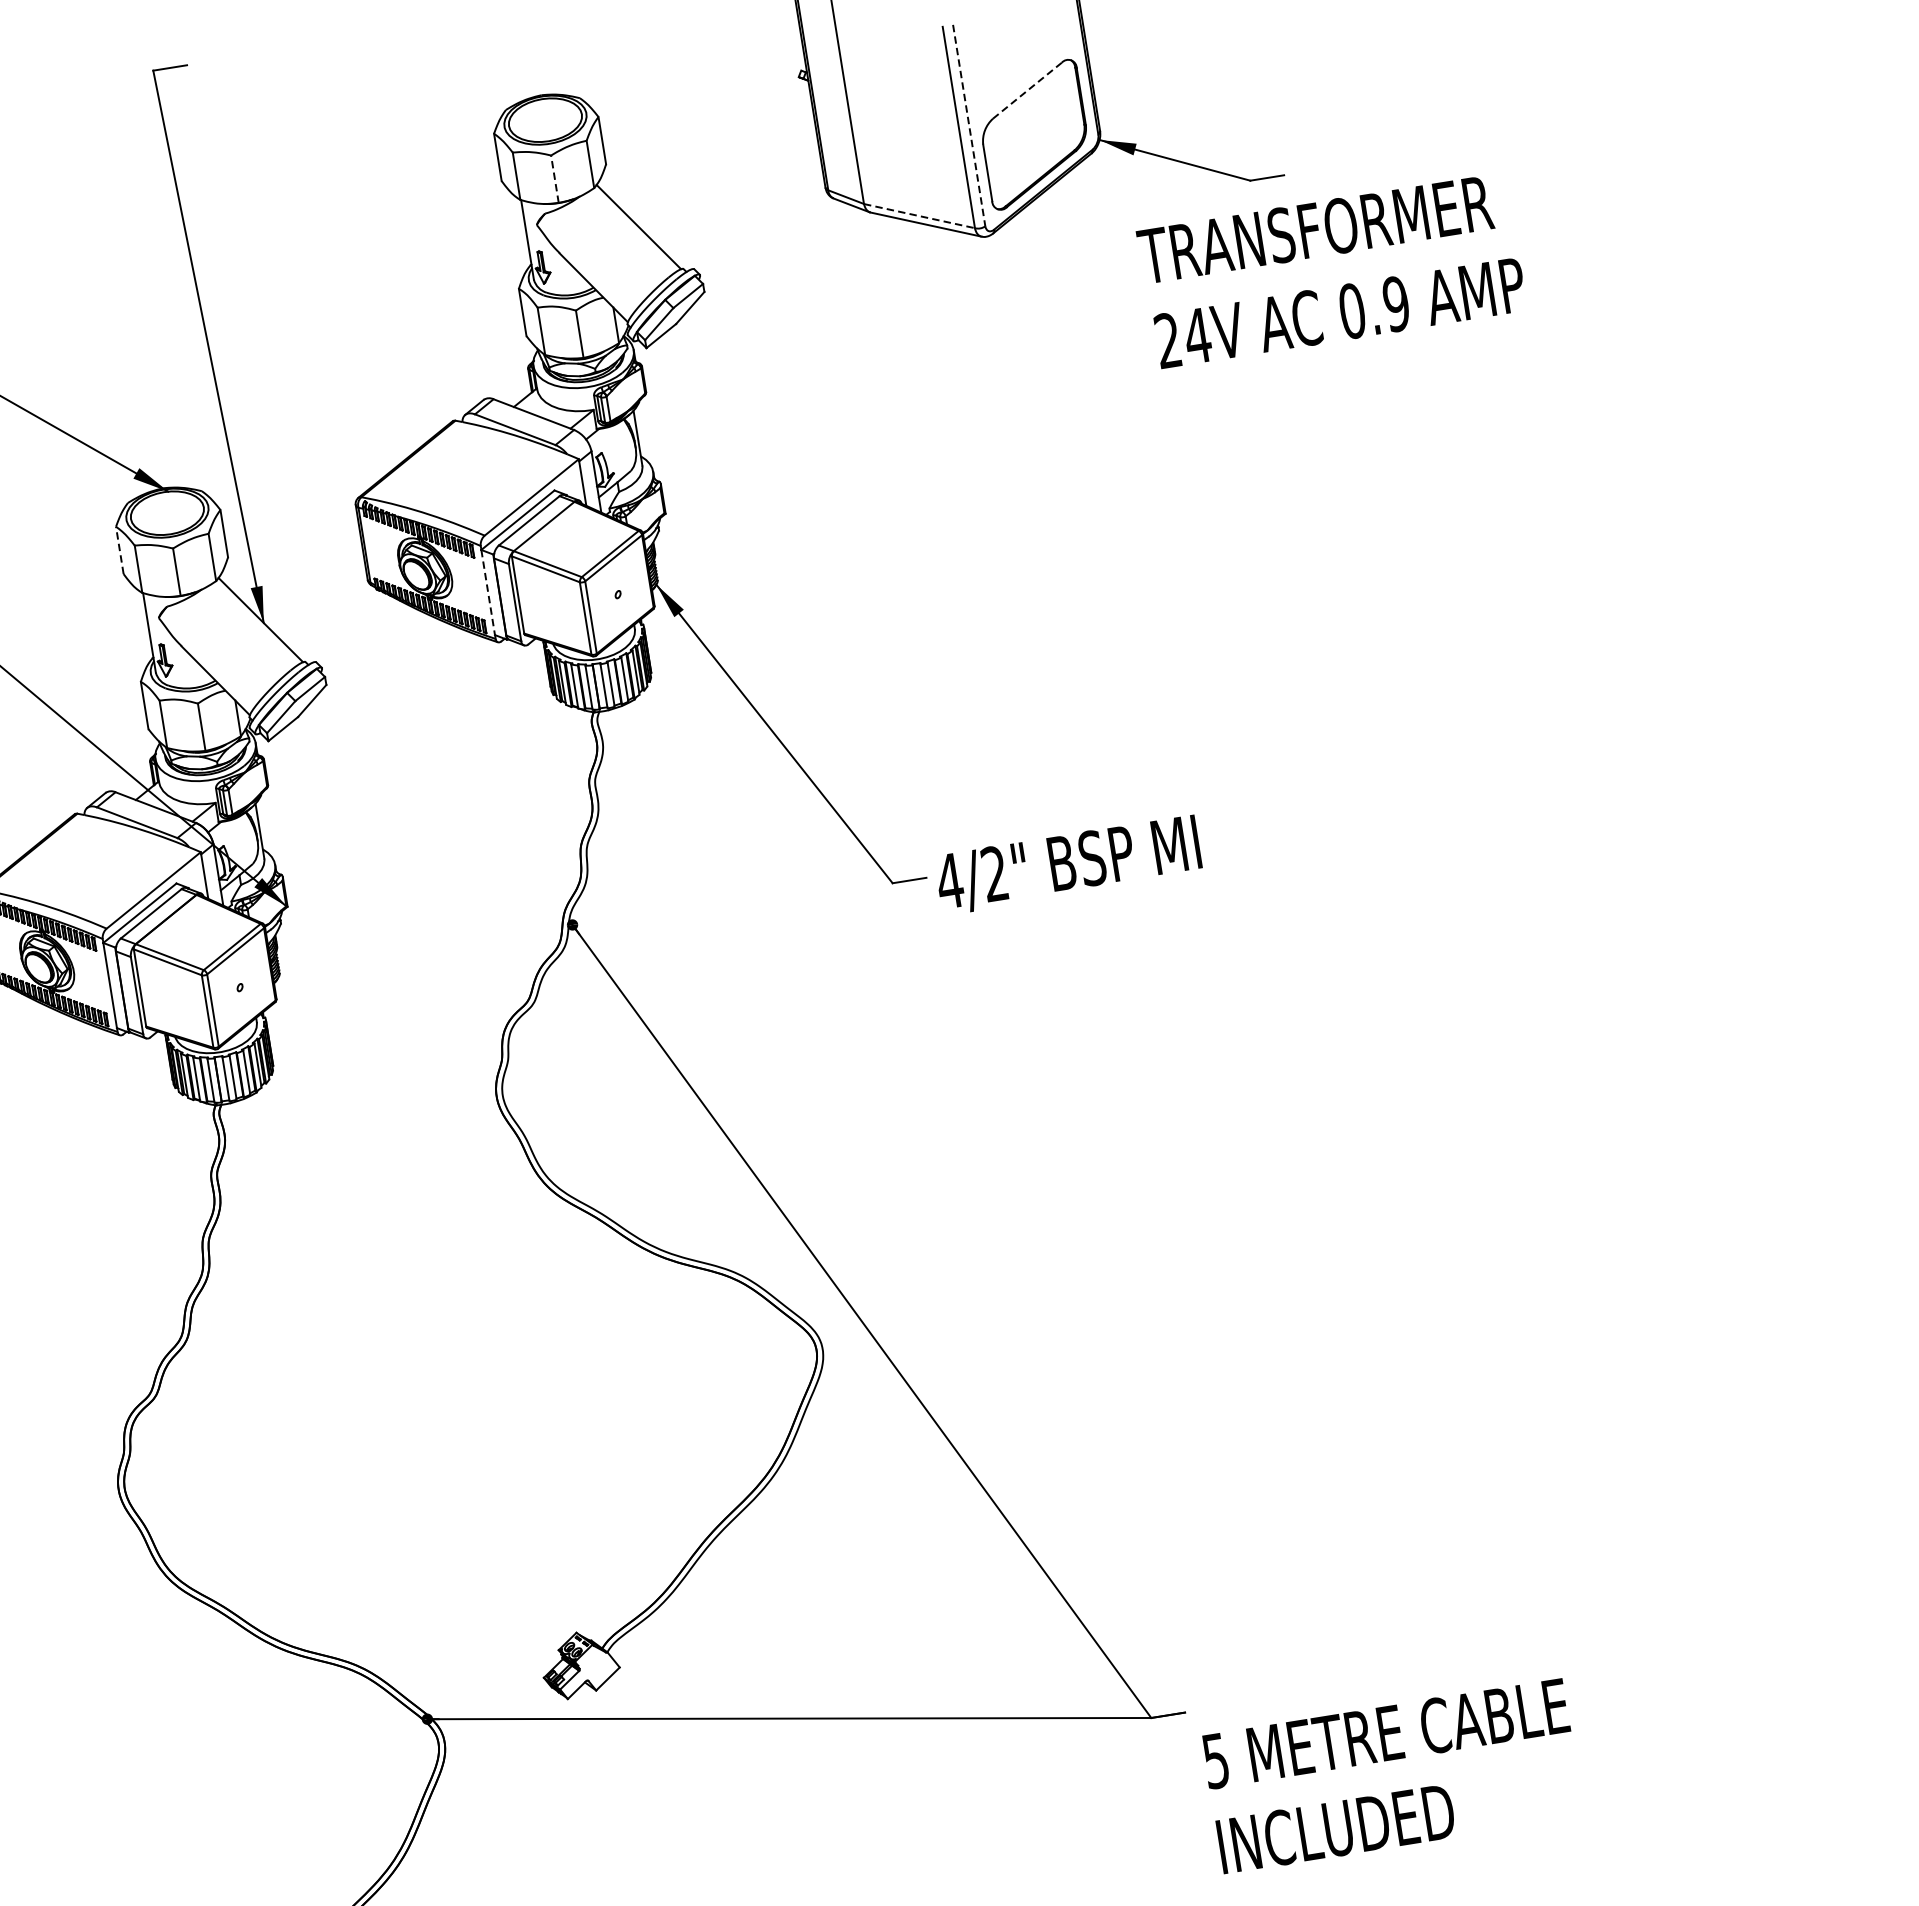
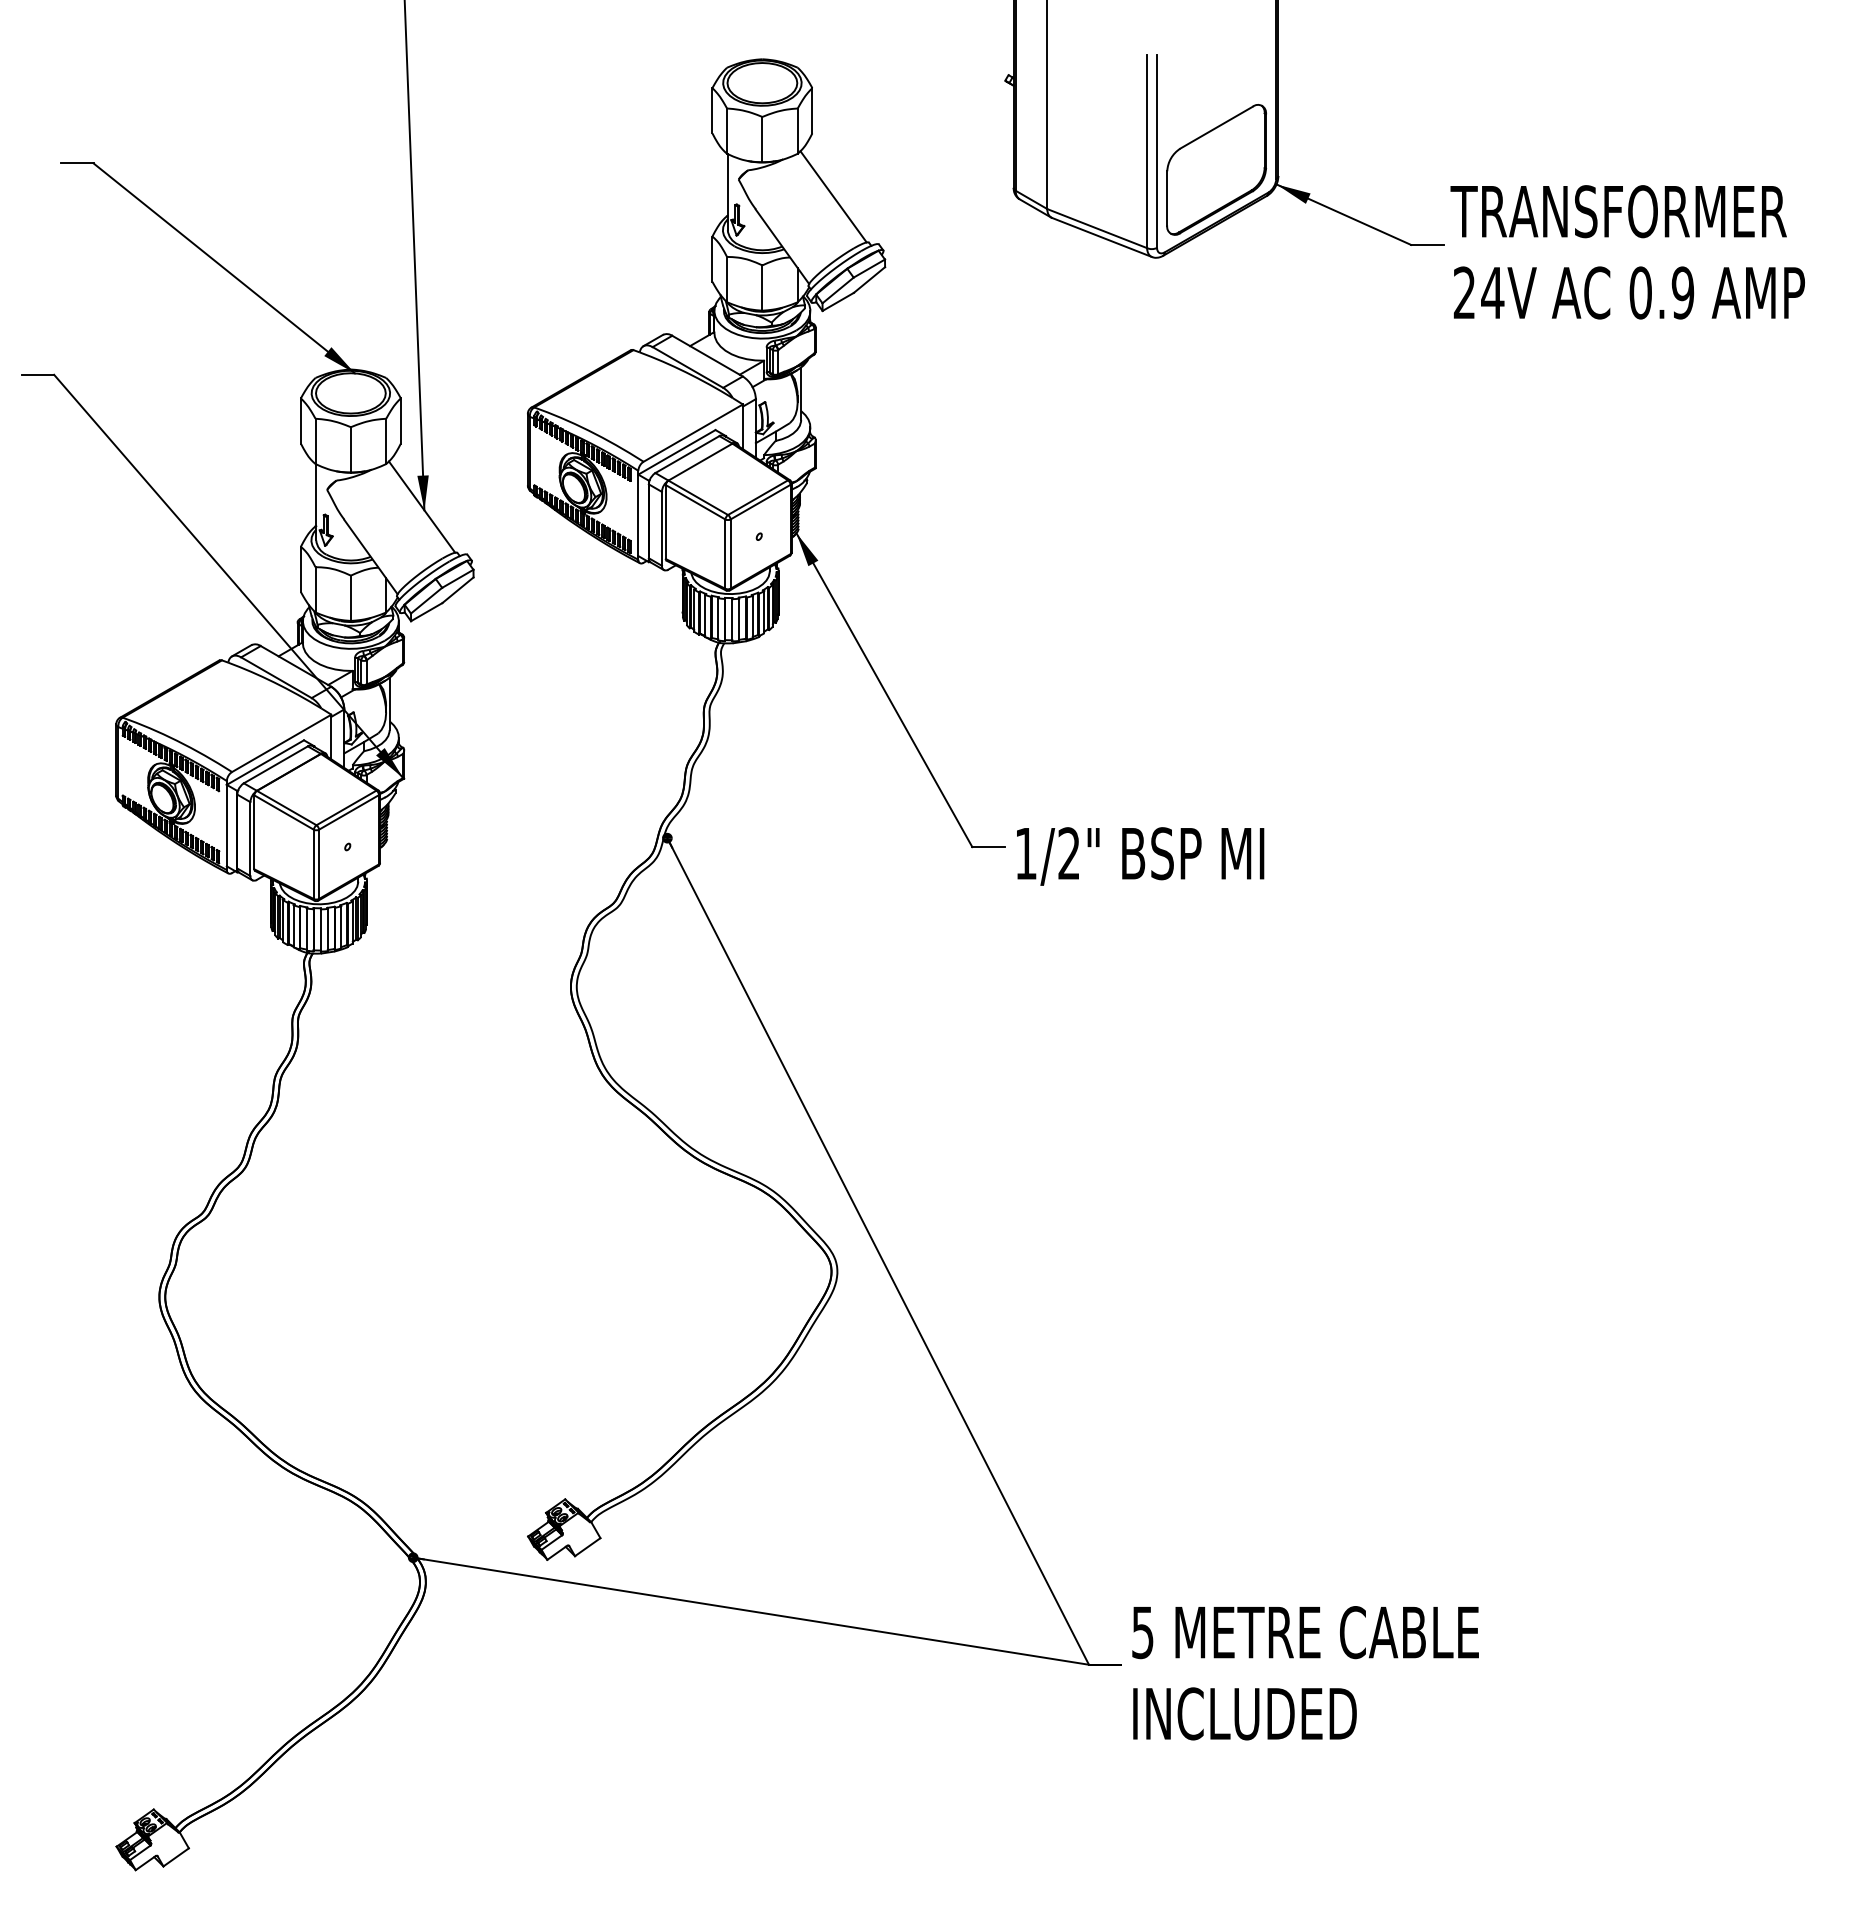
line: (1027, 90) -> (1216, 127), dashed -> solid
line: (969, 126) -> (1157, 152), dashed -> solid
line: (554, 179) -> (762, 139), dashed -> solid
line: (919, 215) -> (1097, 228), dashed -> solid
text: (1331, 271) -> (1627, 252), moved
line: (119, 551) -> (300, 421), dashed -> solid
line: (488, 592) -> (638, 515), dashed -> solid
text: (949, 881) -> (1025, 853), 4/2" -> 1/2"
text: (1392, 1776) -> (1305, 1673), moved

